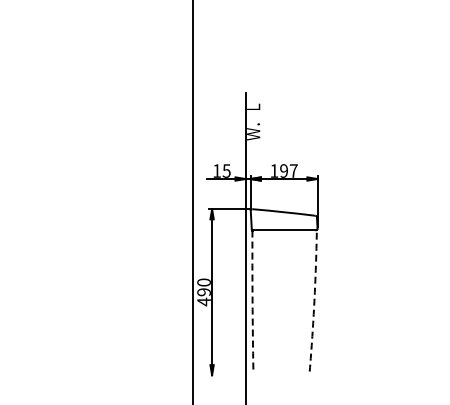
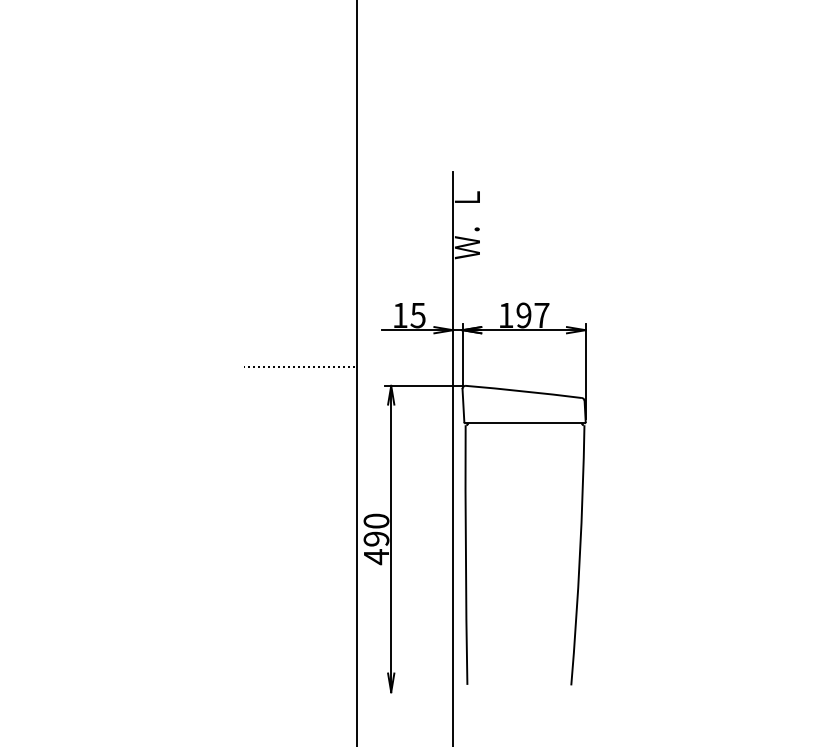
line: (162, 199) -> (299, 367), added
arc: (252, 300) -> (465, 554), dashed -> solid
arc: (314, 301) -> (580, 556), dashed -> solid

